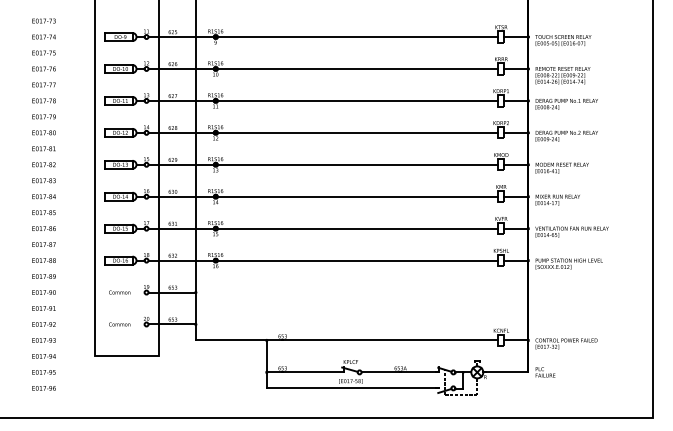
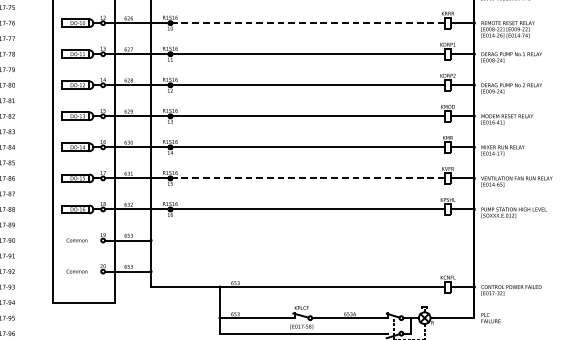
line: (357, 68) -> (308, 22), solid -> dashed
line: (357, 228) -> (308, 178), solid -> dashed

